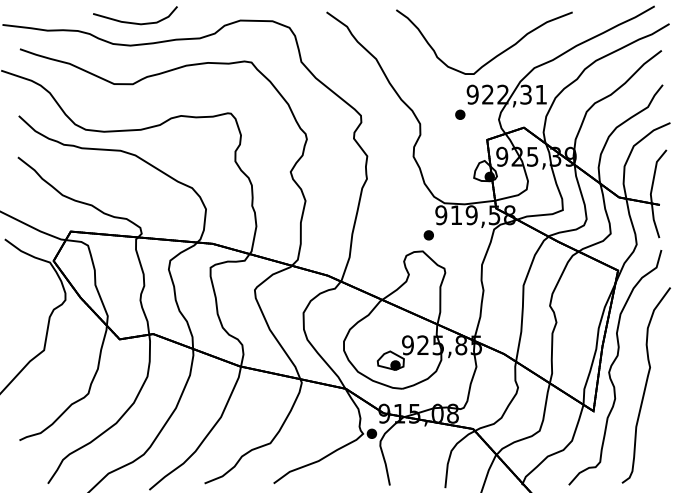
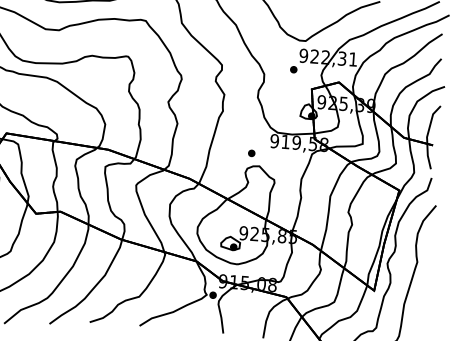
part: (428, 235) -> (251, 153), moved

